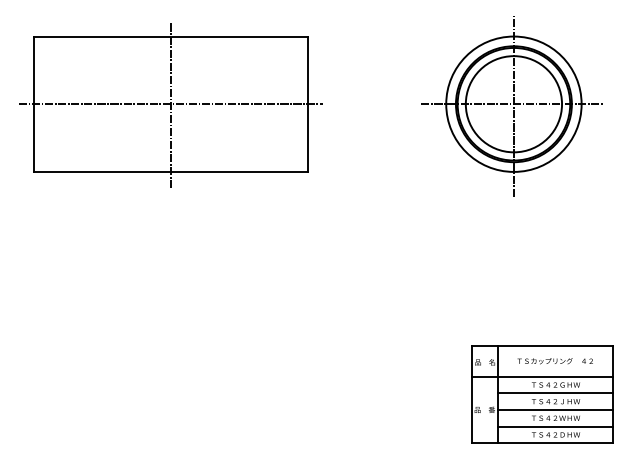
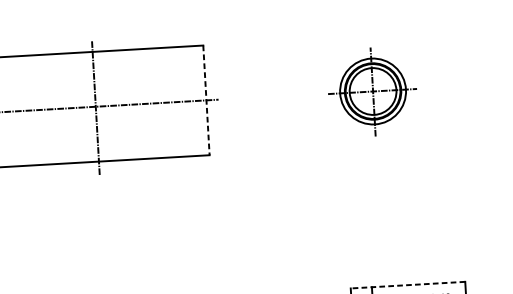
line: (307, 104) -> (206, 100), solid -> dashed
part: (511, 106) -> (371, 92), size x0.6
line: (542, 345) -> (408, 284), solid -> dashed

